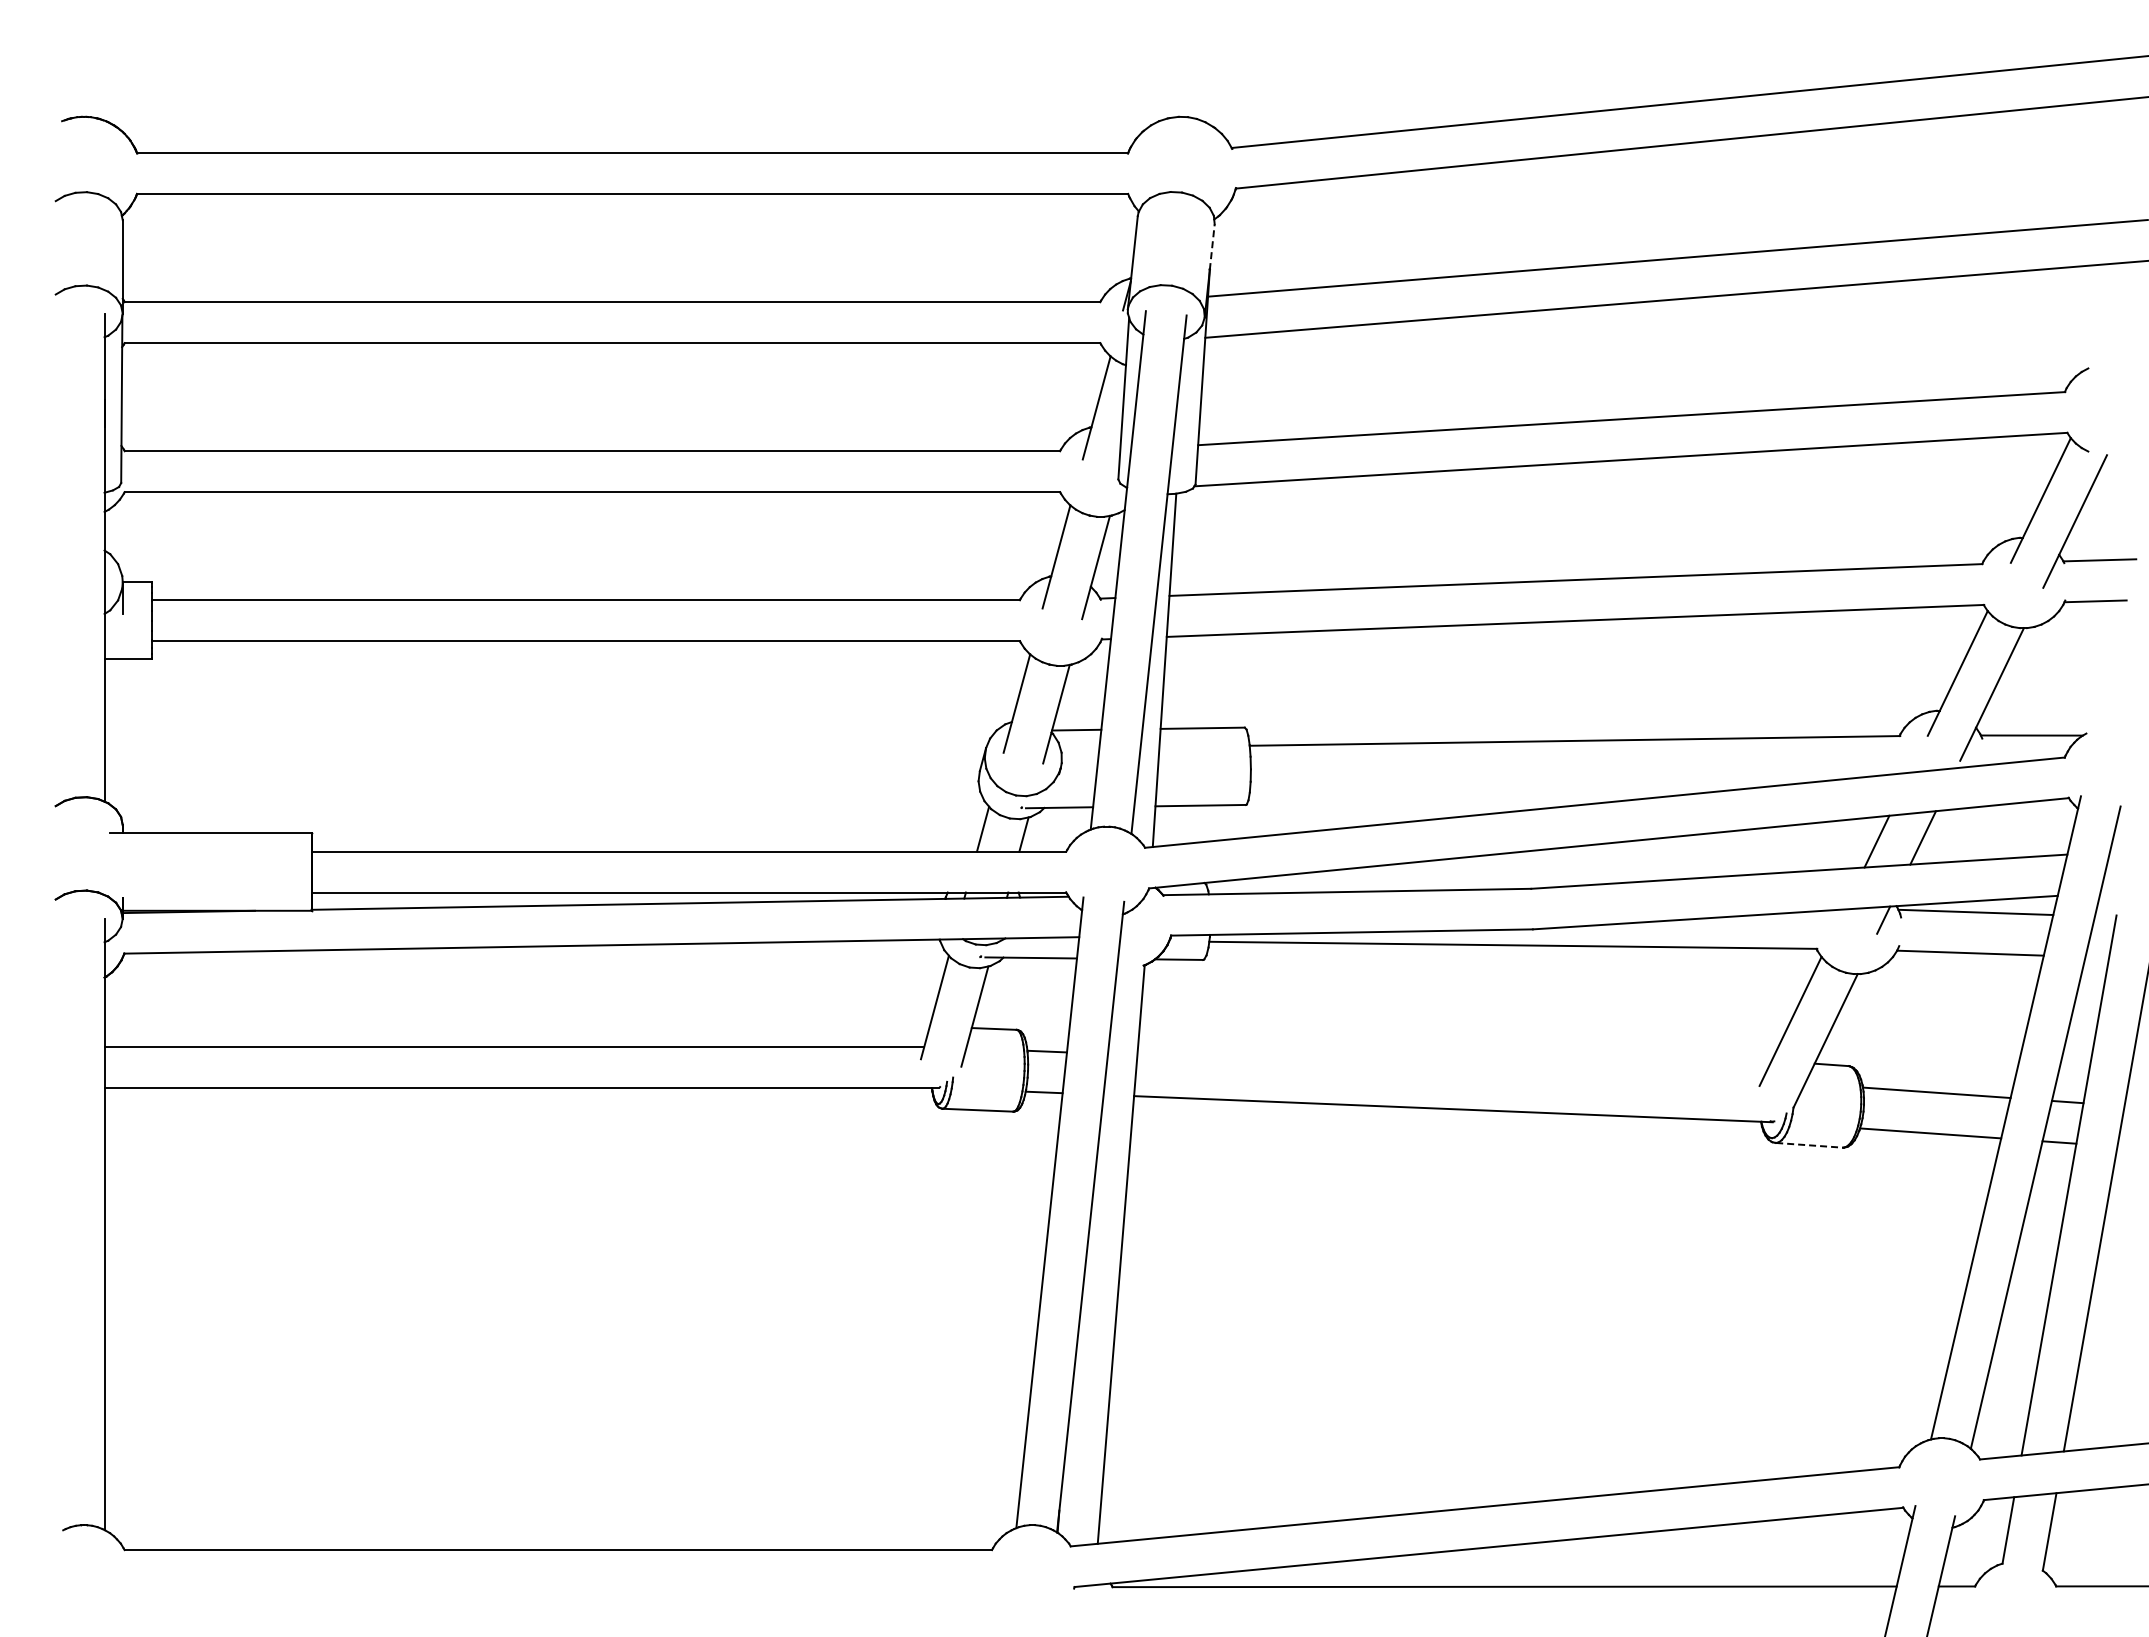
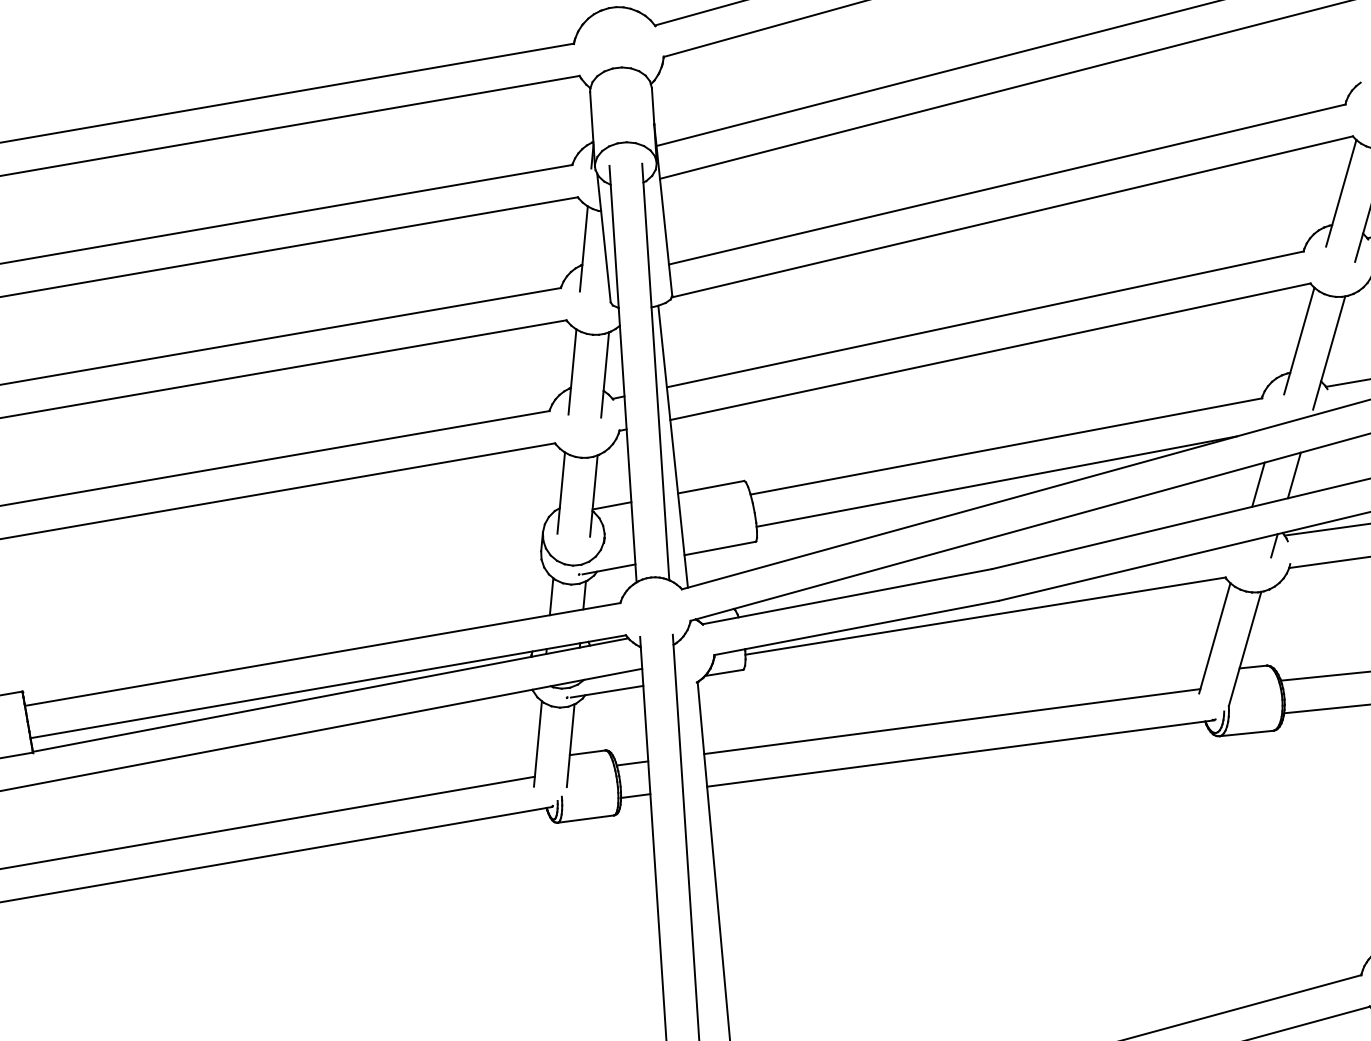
line: (1212, 246) -> (653, 105), dashed -> solid
line: (1555, 781) -> (996, 481), added
line: (1449, 1067) -> (952, 721), added
line: (1809, 1145) -> (1246, 733), dashed -> solid

